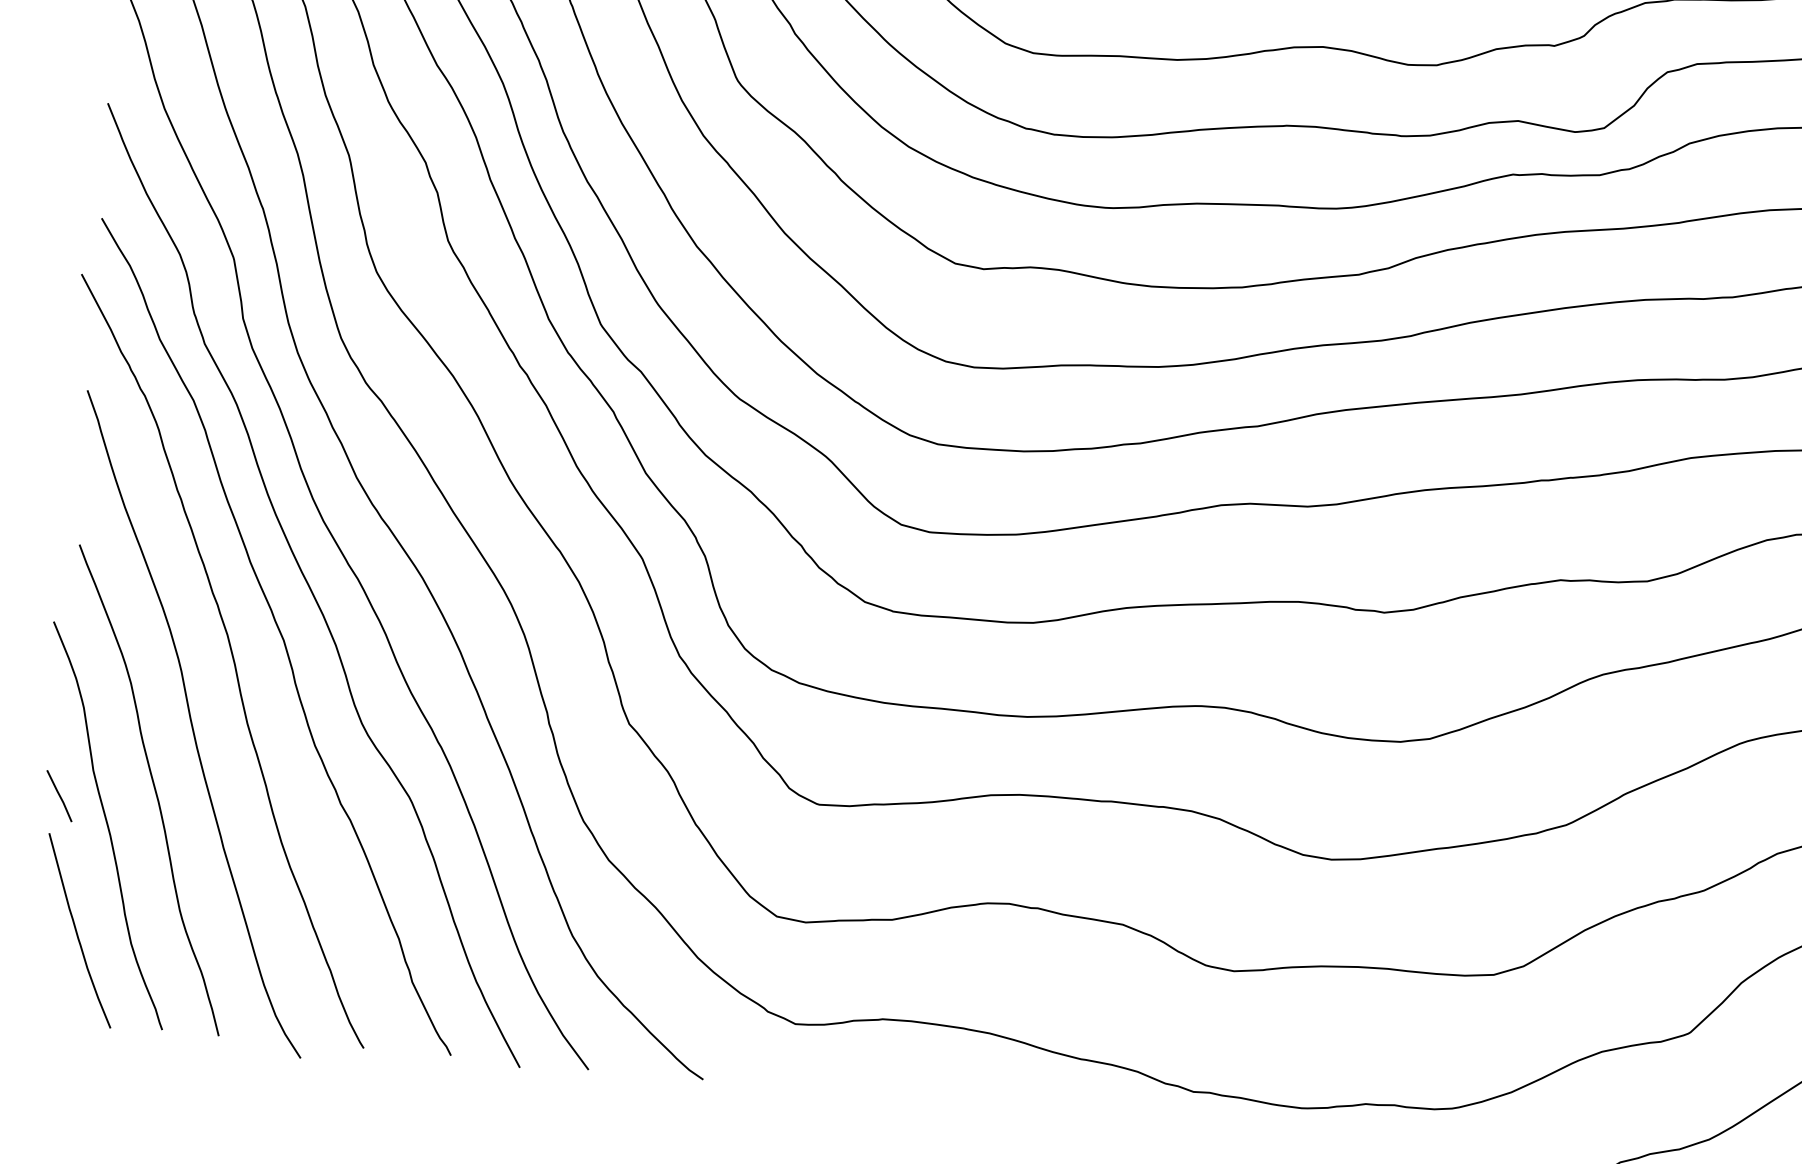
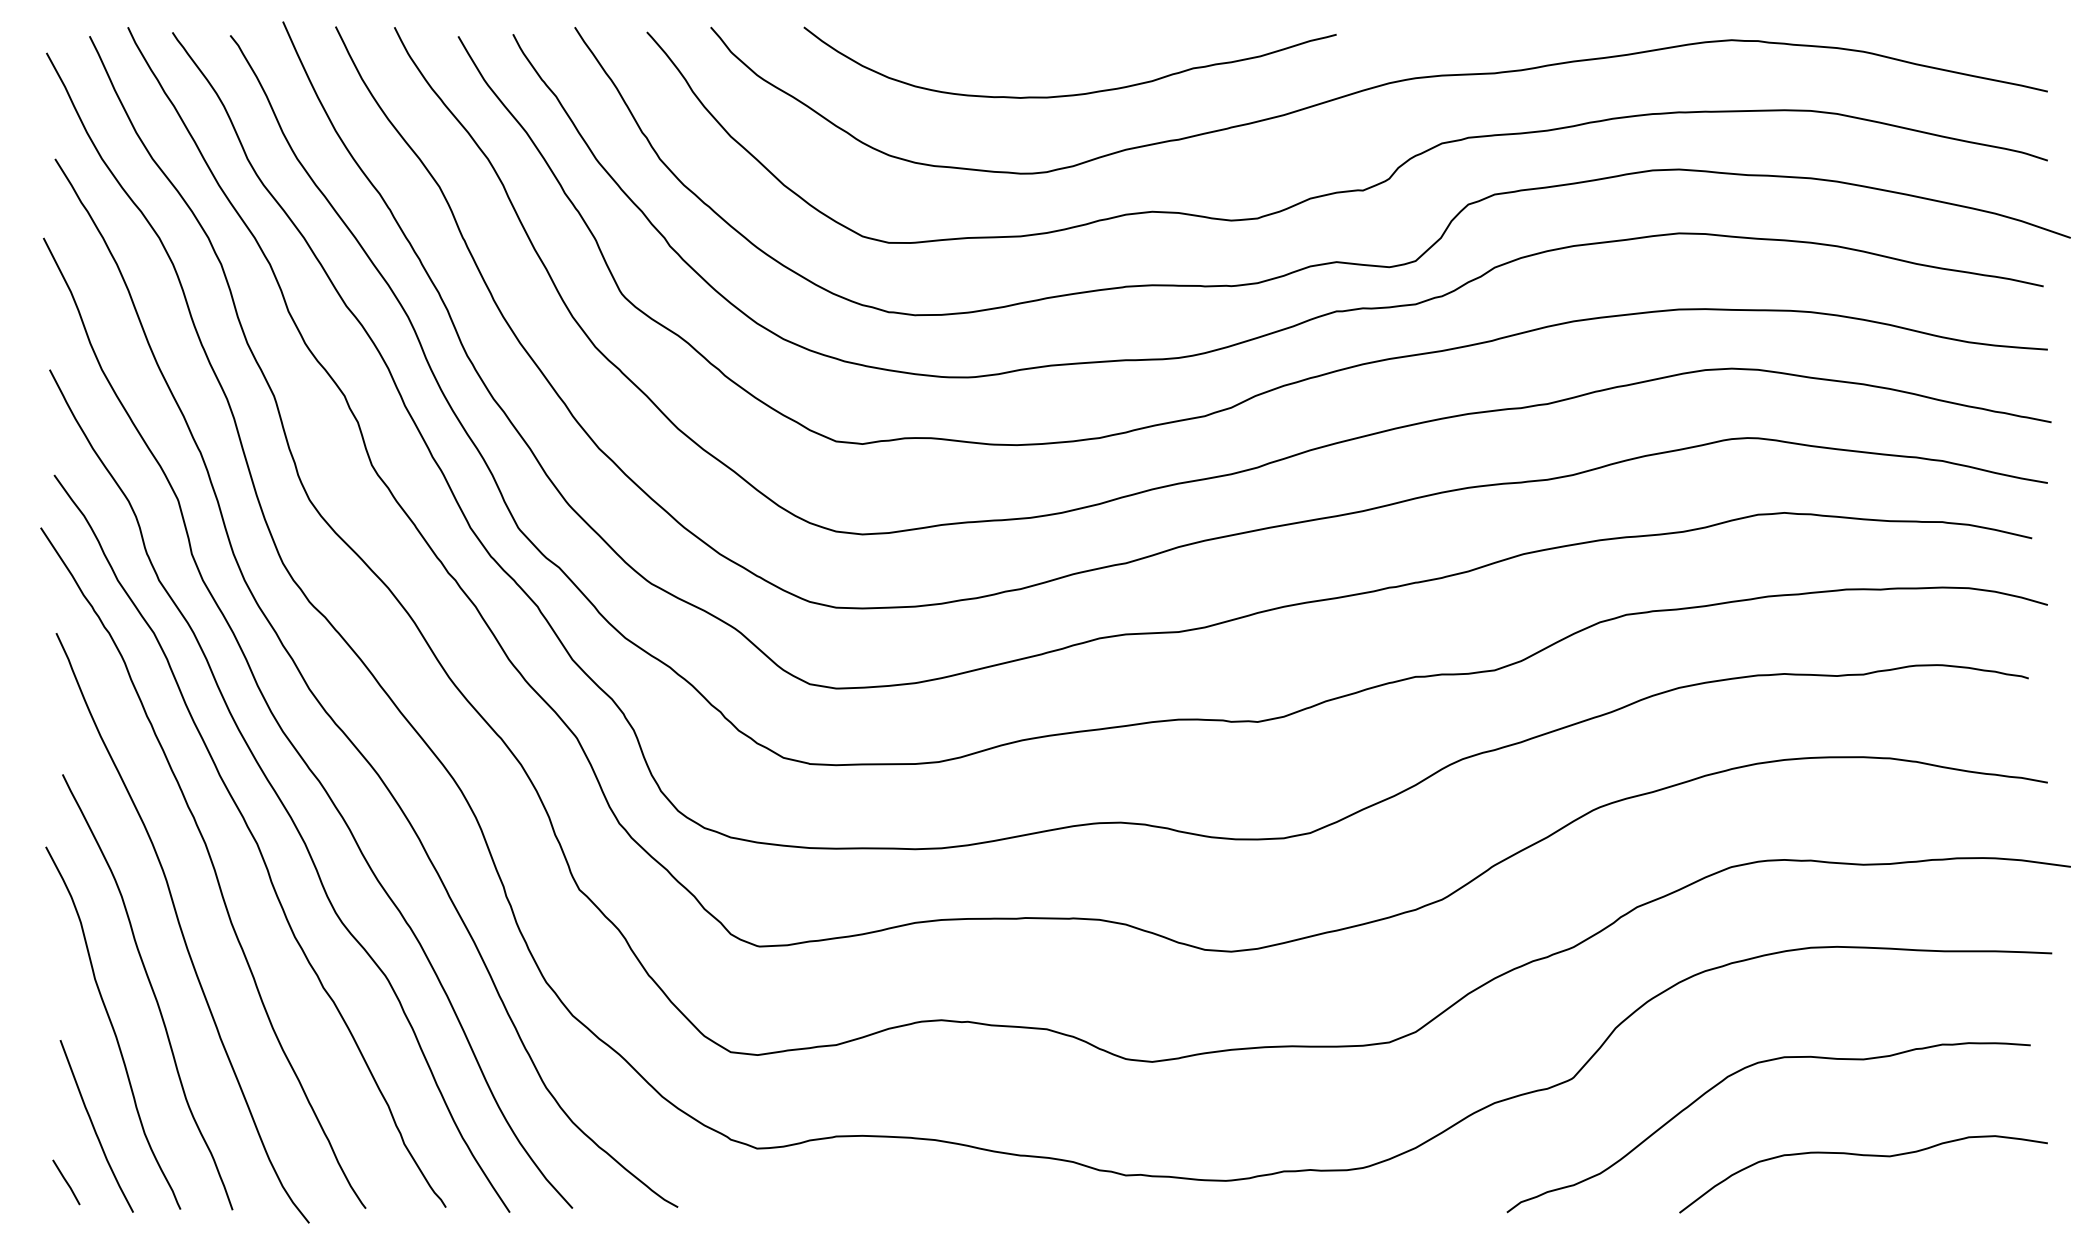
line: (59, 796) -> (66, 1182), moved

